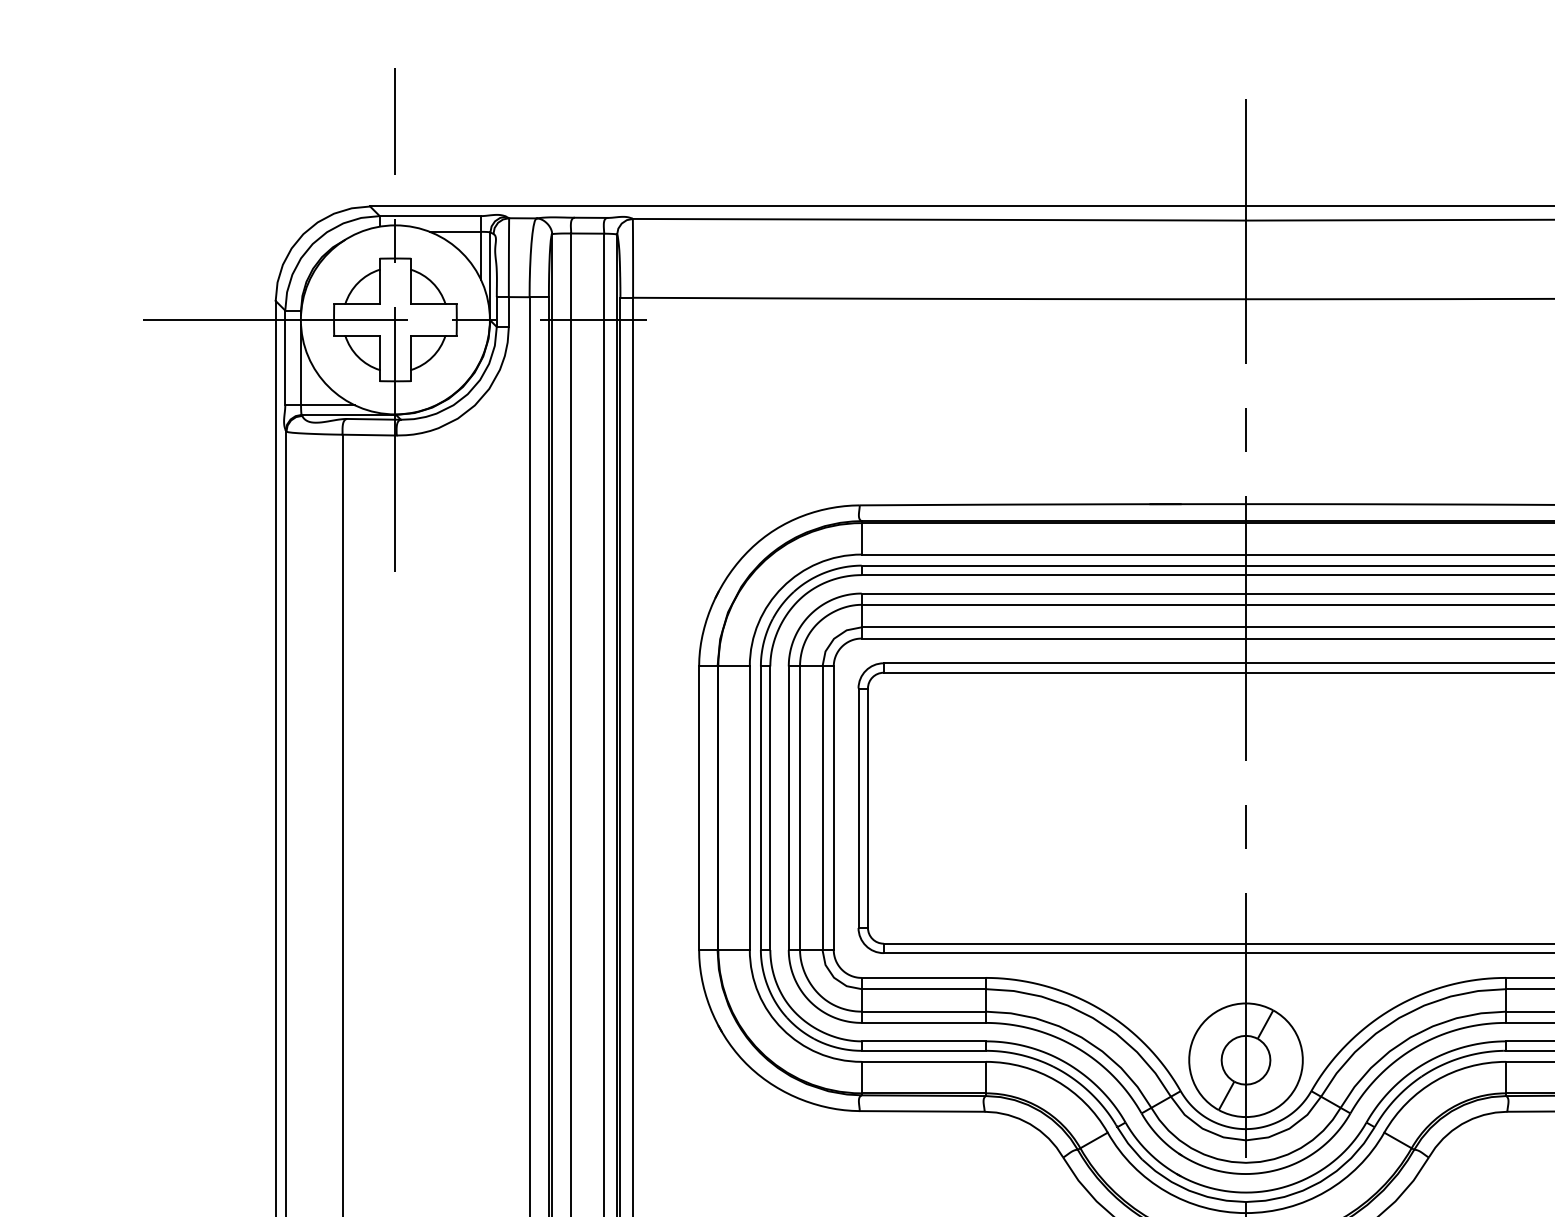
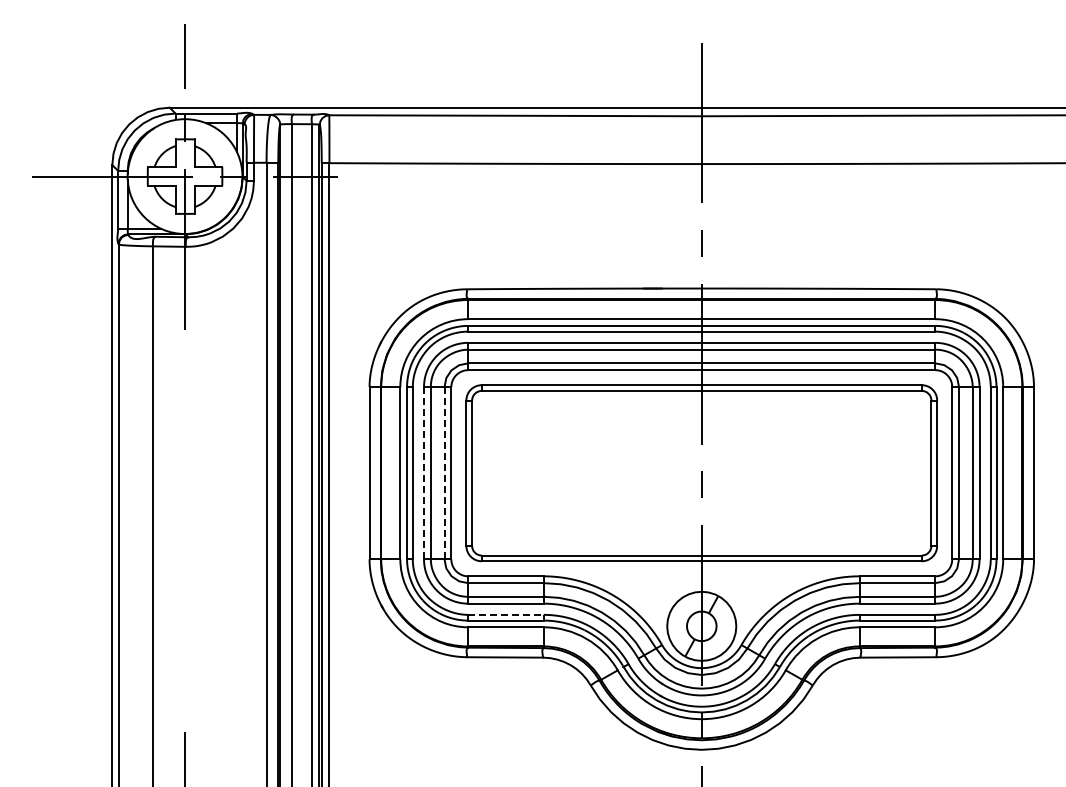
line: (789, 808) -> (424, 473), solid -> dashed
line: (822, 808) -> (444, 473), solid -> dashed
line: (924, 1040) -> (506, 614), solid -> dashed

